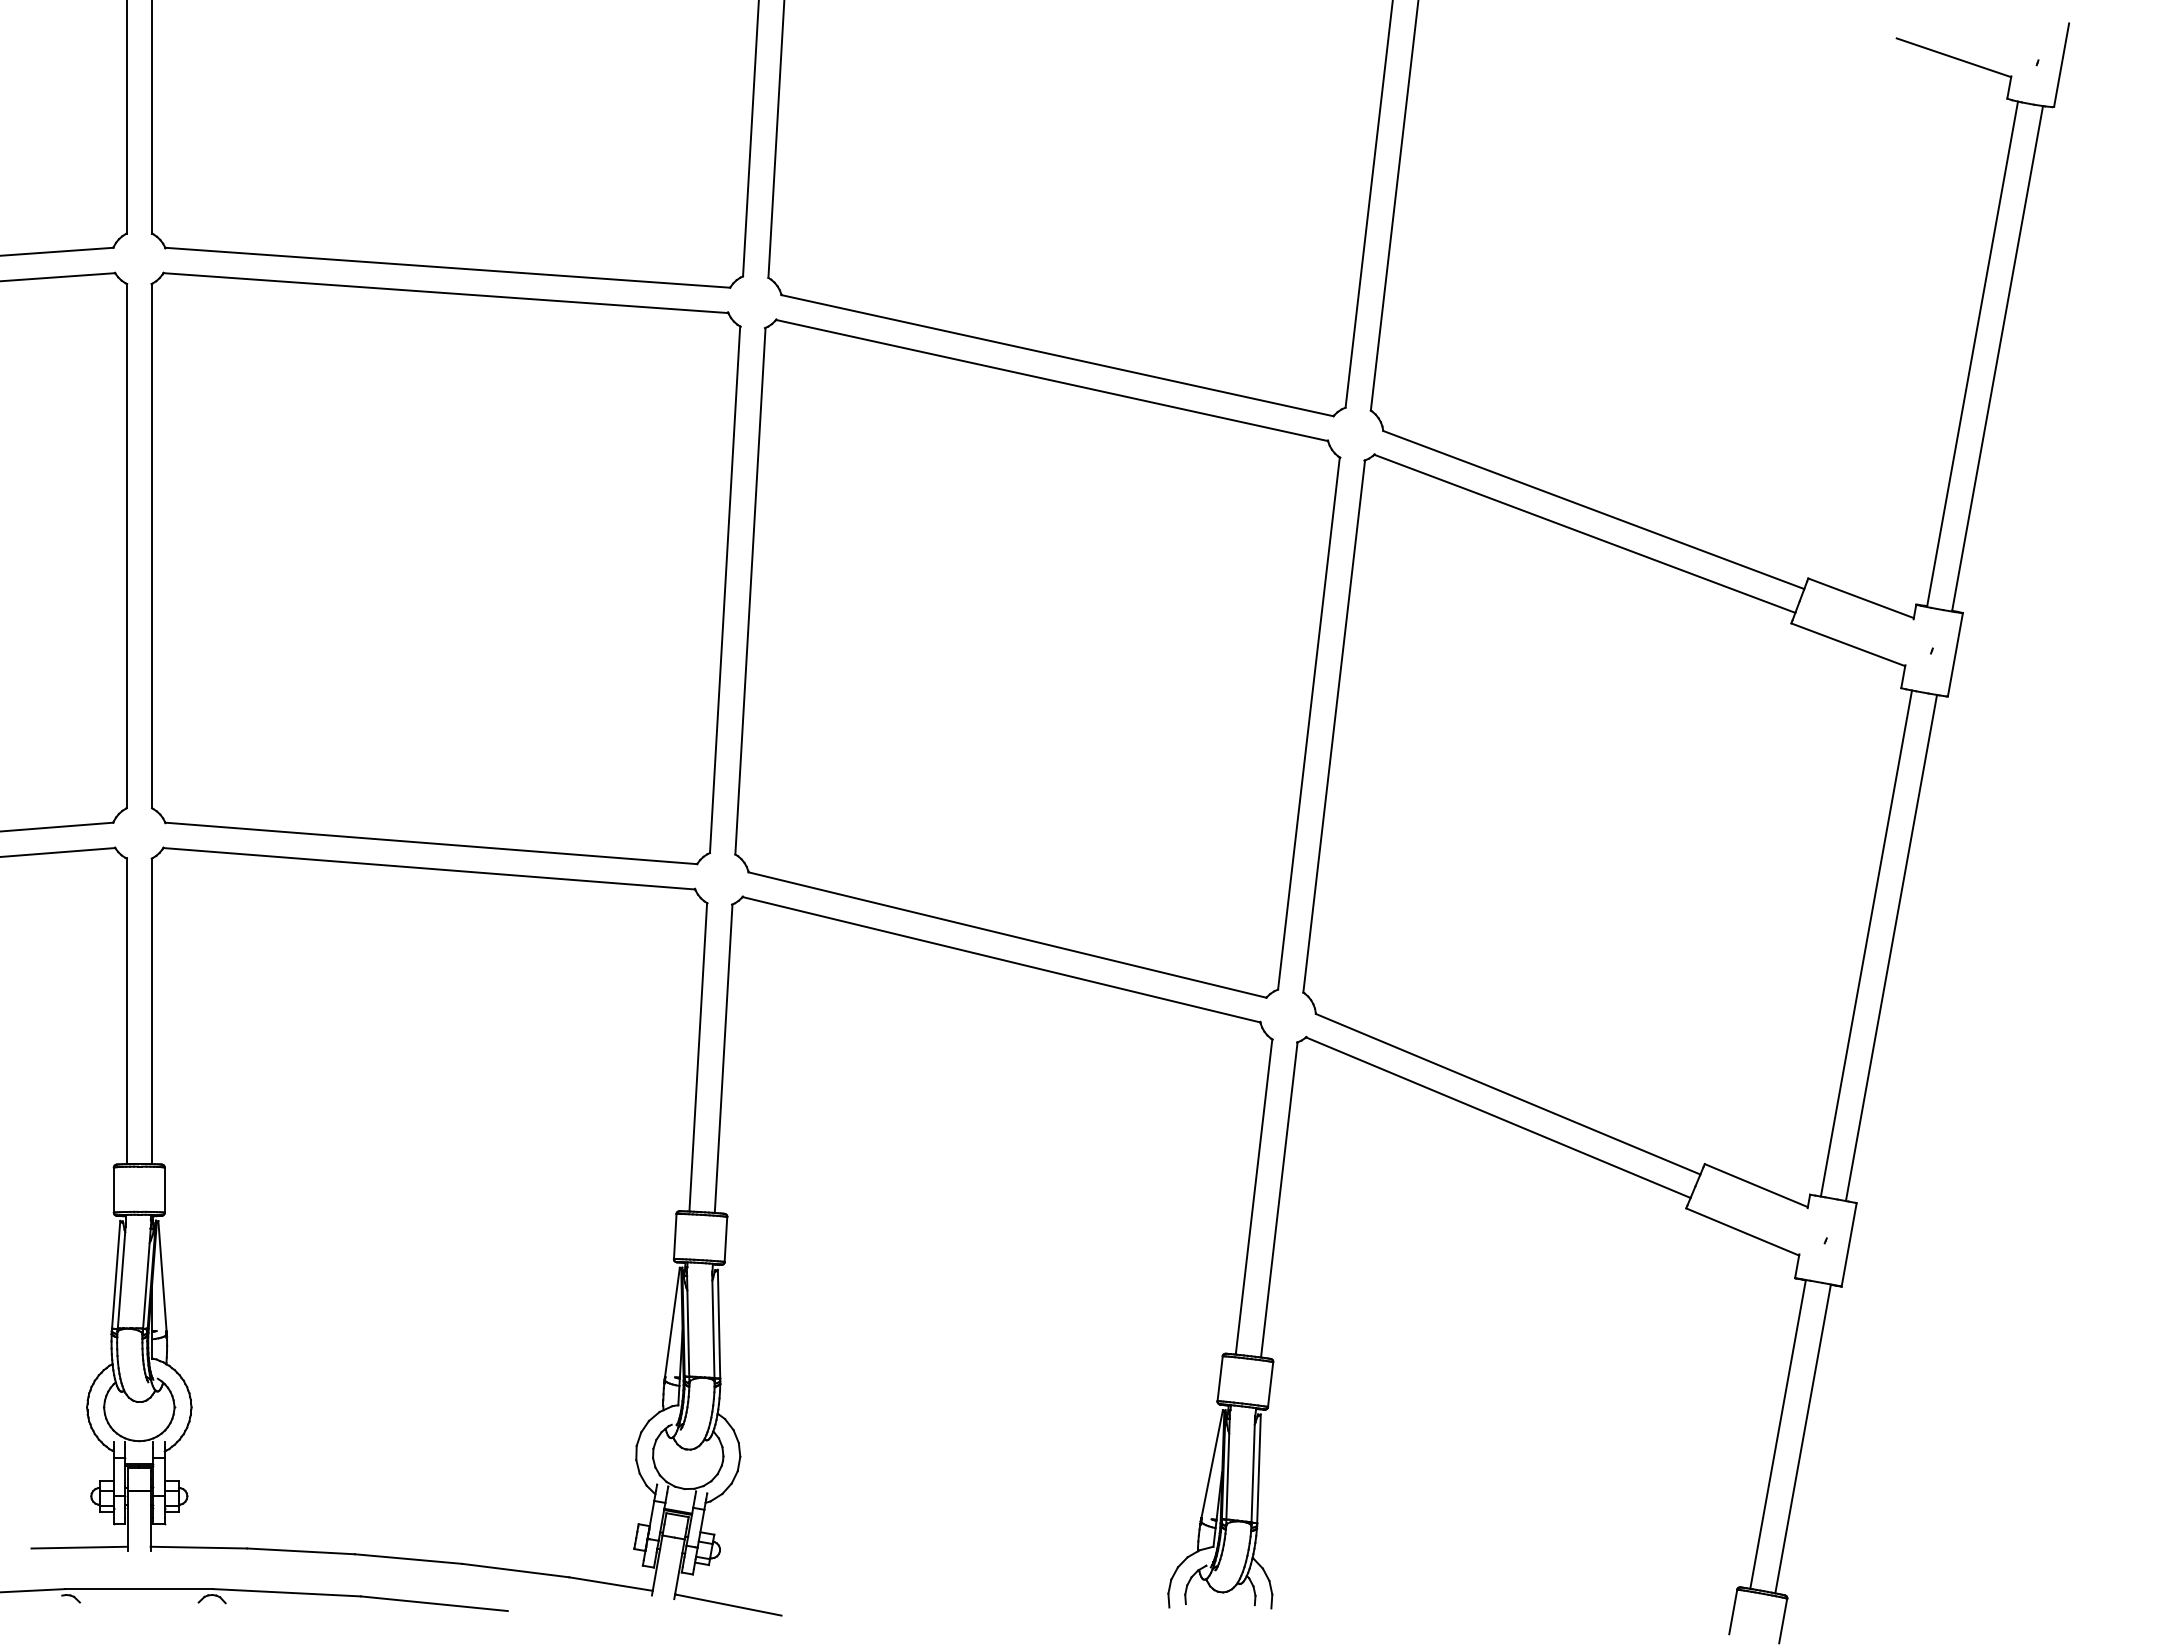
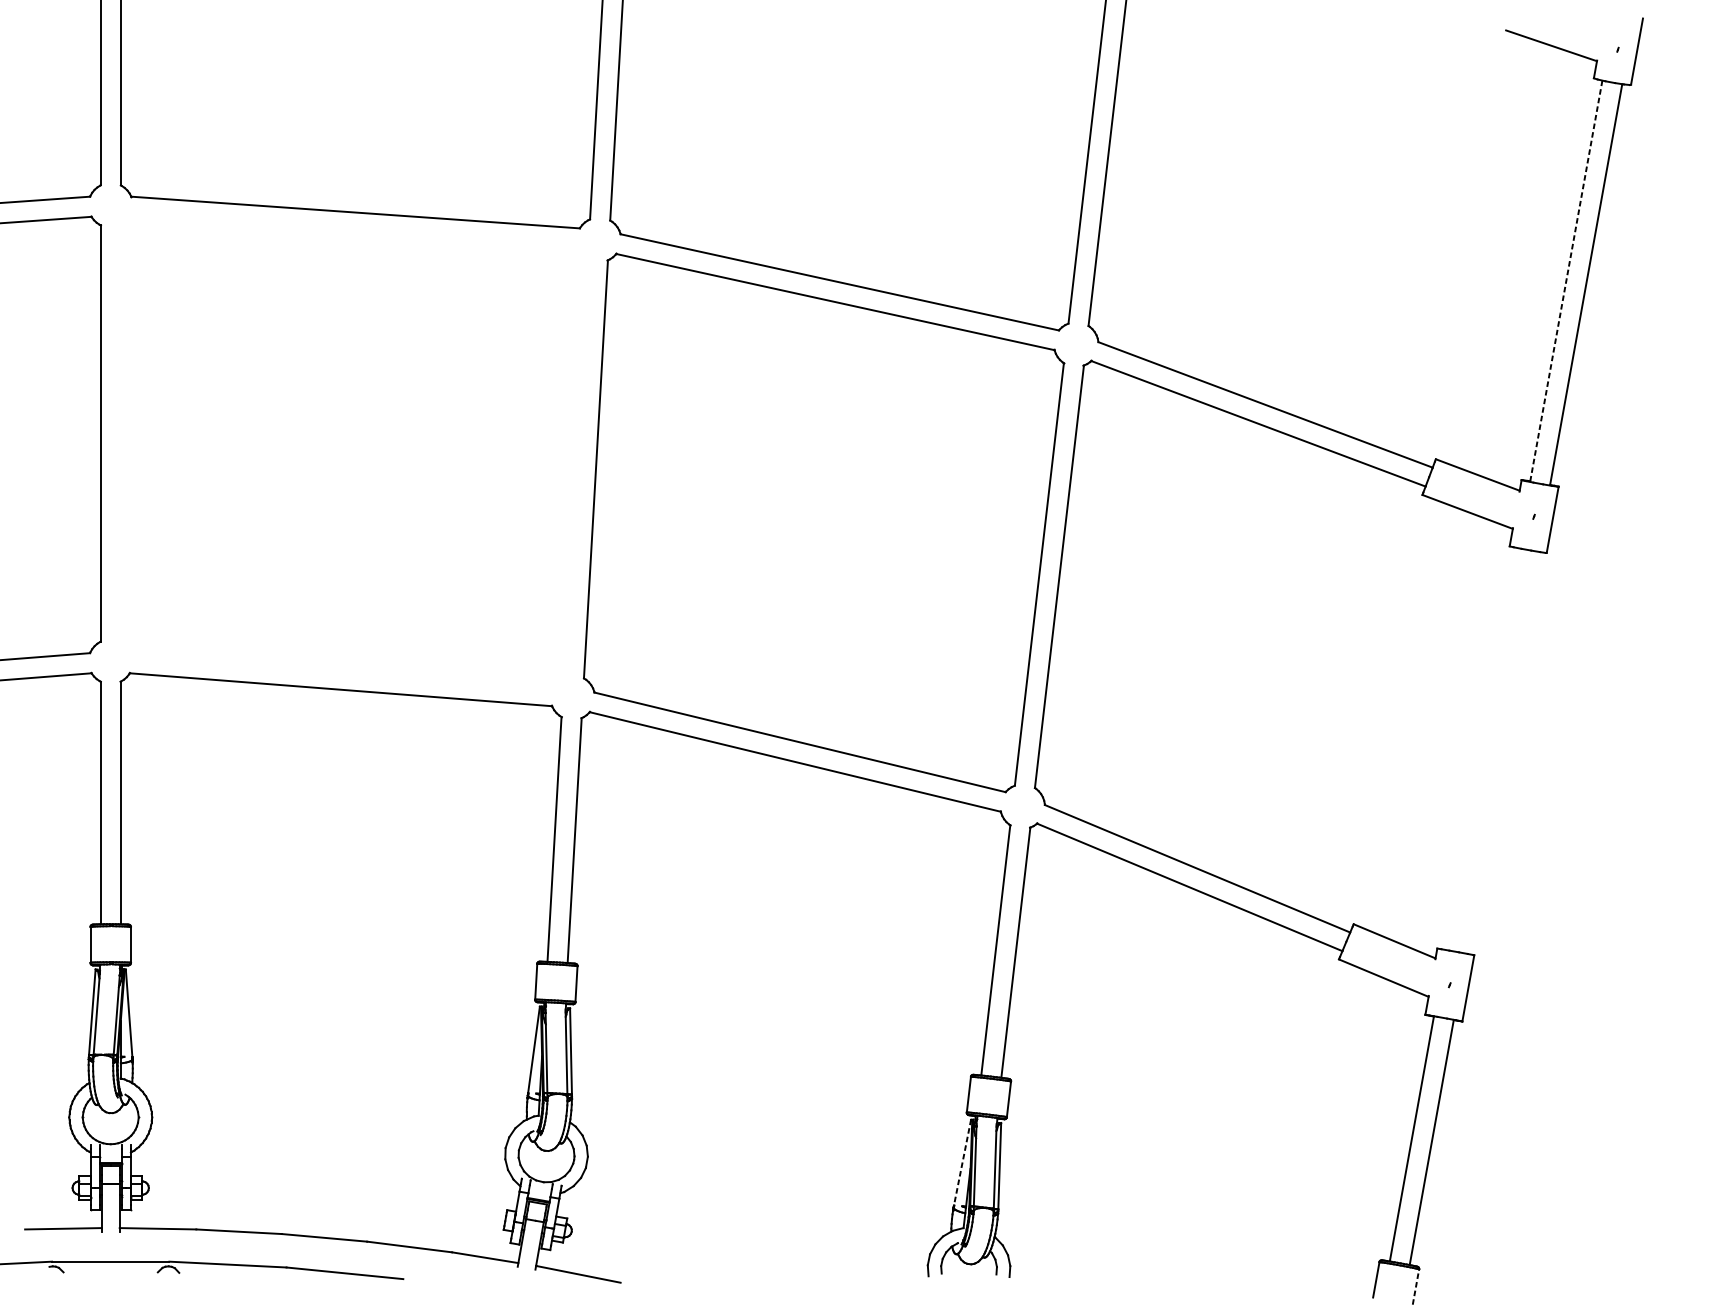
line: (1972, 354) -> (1566, 281), solid -> dashed
part: (445, 568) -> (353, 451), removed
line: (1866, 943) -> (1482, 749), removed
line: (1891, 947) -> (1501, 752), removed
line: (1212, 1464) -> (962, 1162), solid -> dashed
line: (1783, 1621) -> (1416, 1287), solid -> dashed

